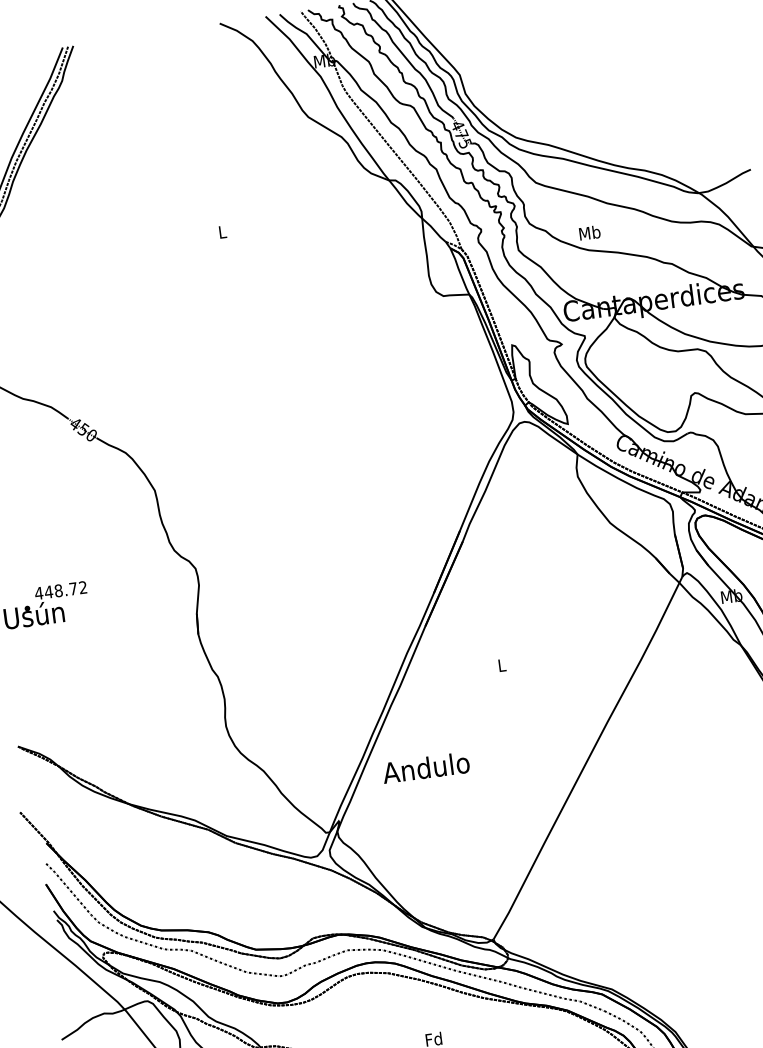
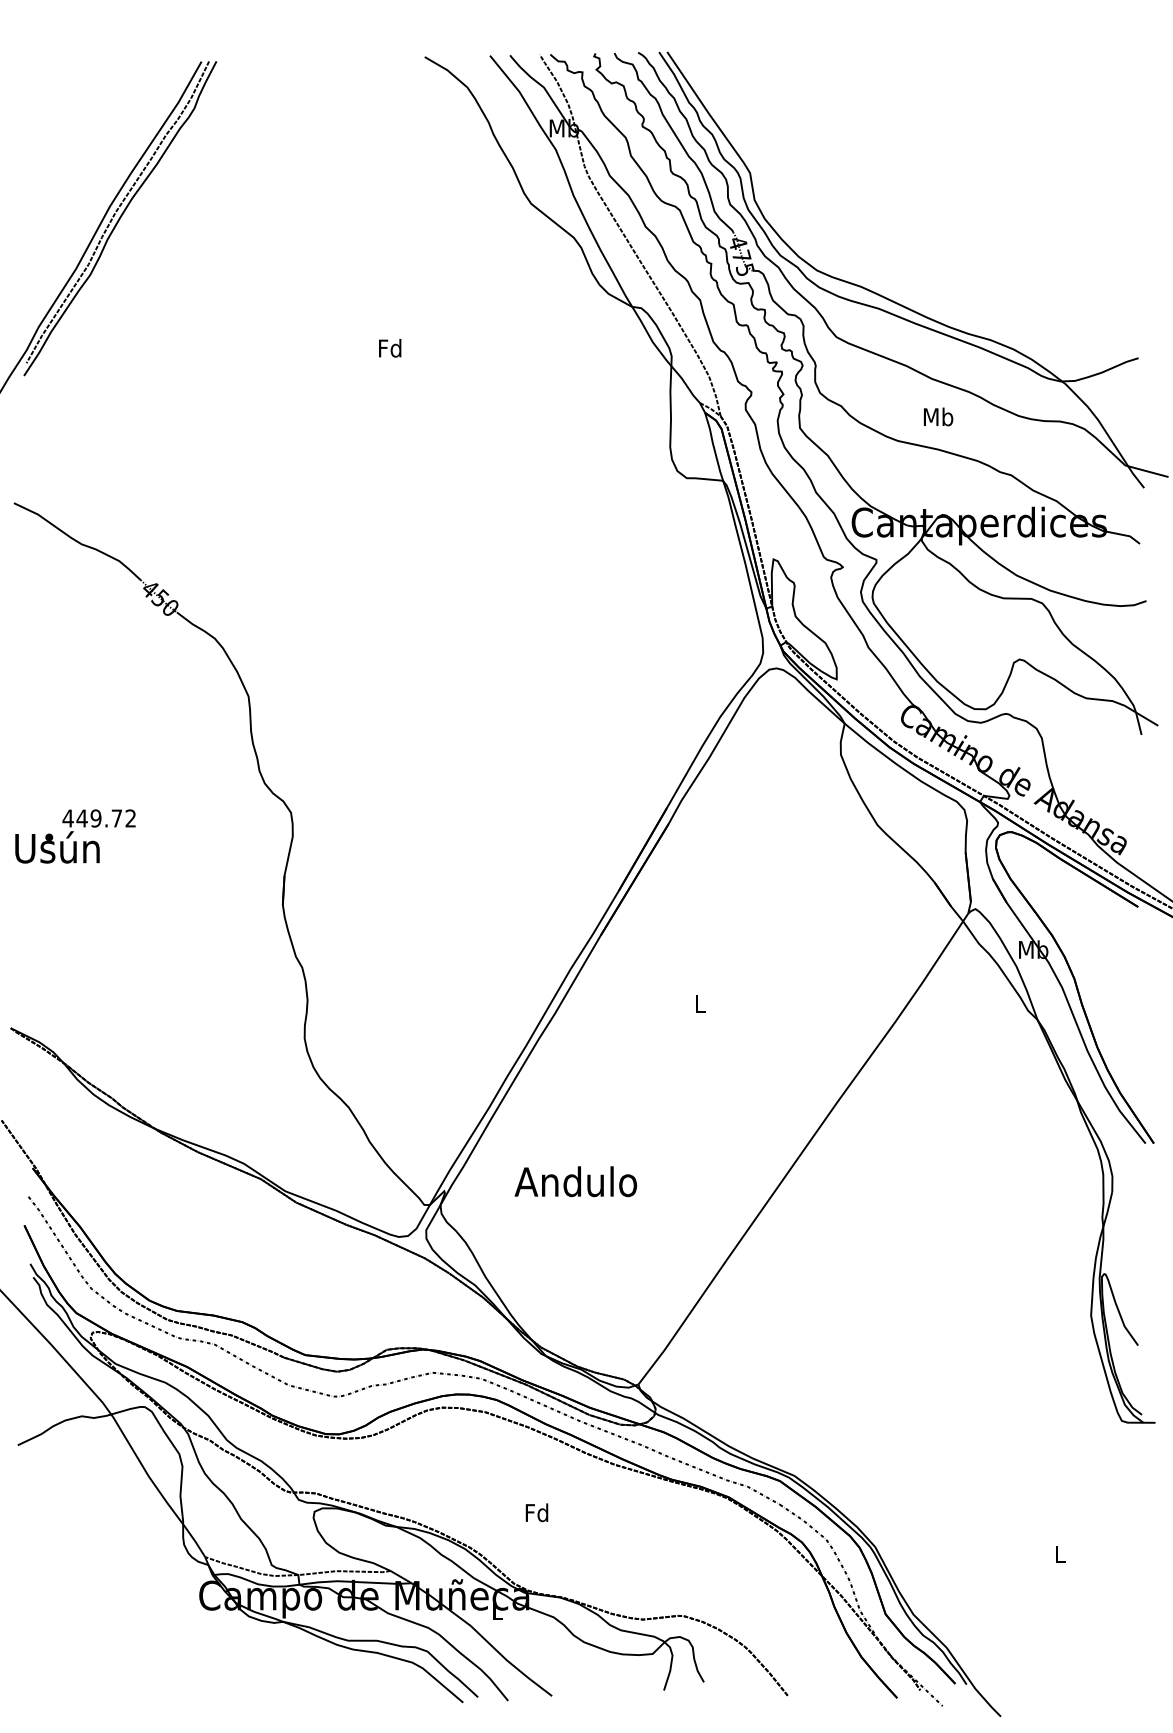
text: (222, 232) -> (390, 348), L -> Fd
text: (589, 232) -> (938, 416), moved
text: (58, 590) -> (95, 818), 448.72 -> 449.72
text: (425, 767) -> (575, 1181), moved

